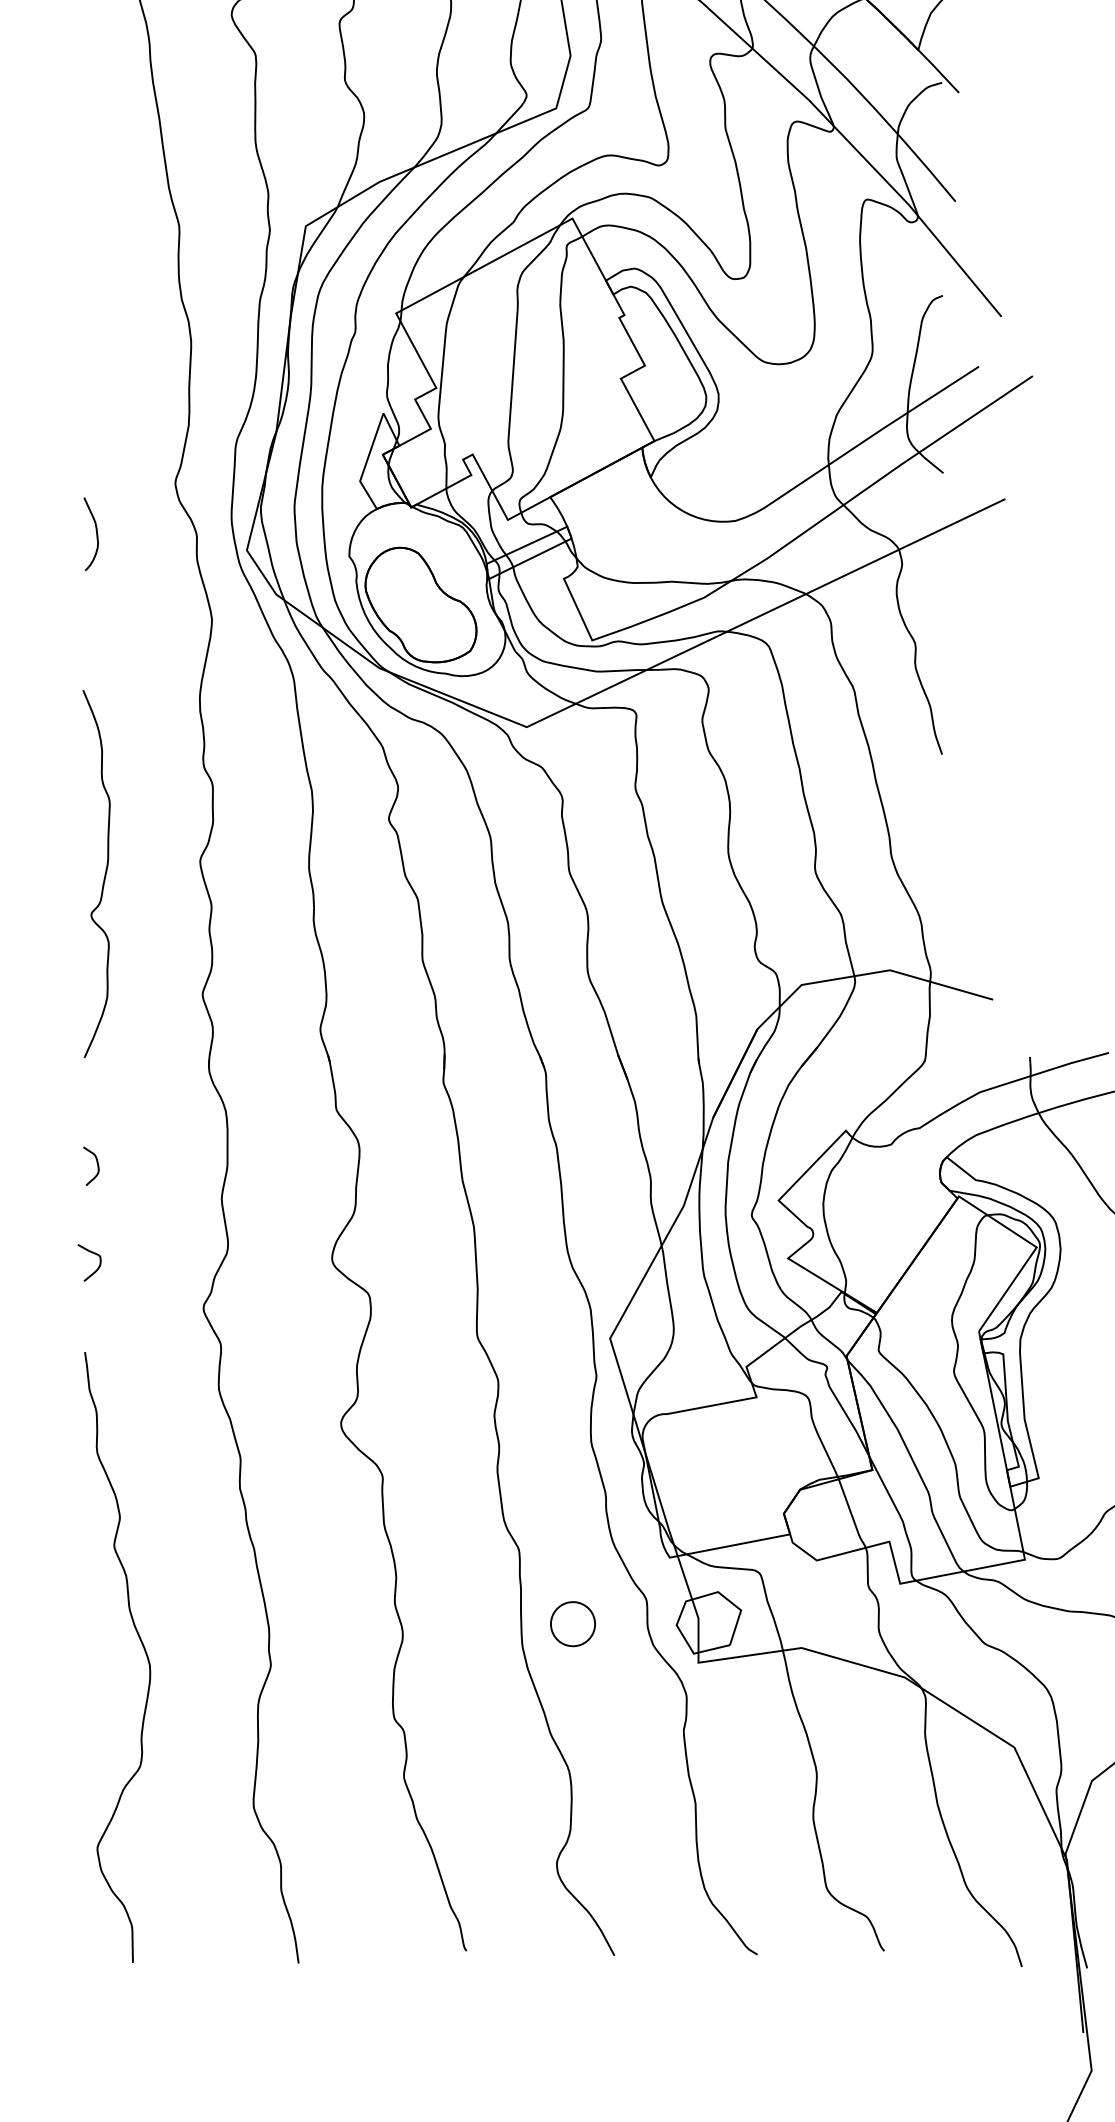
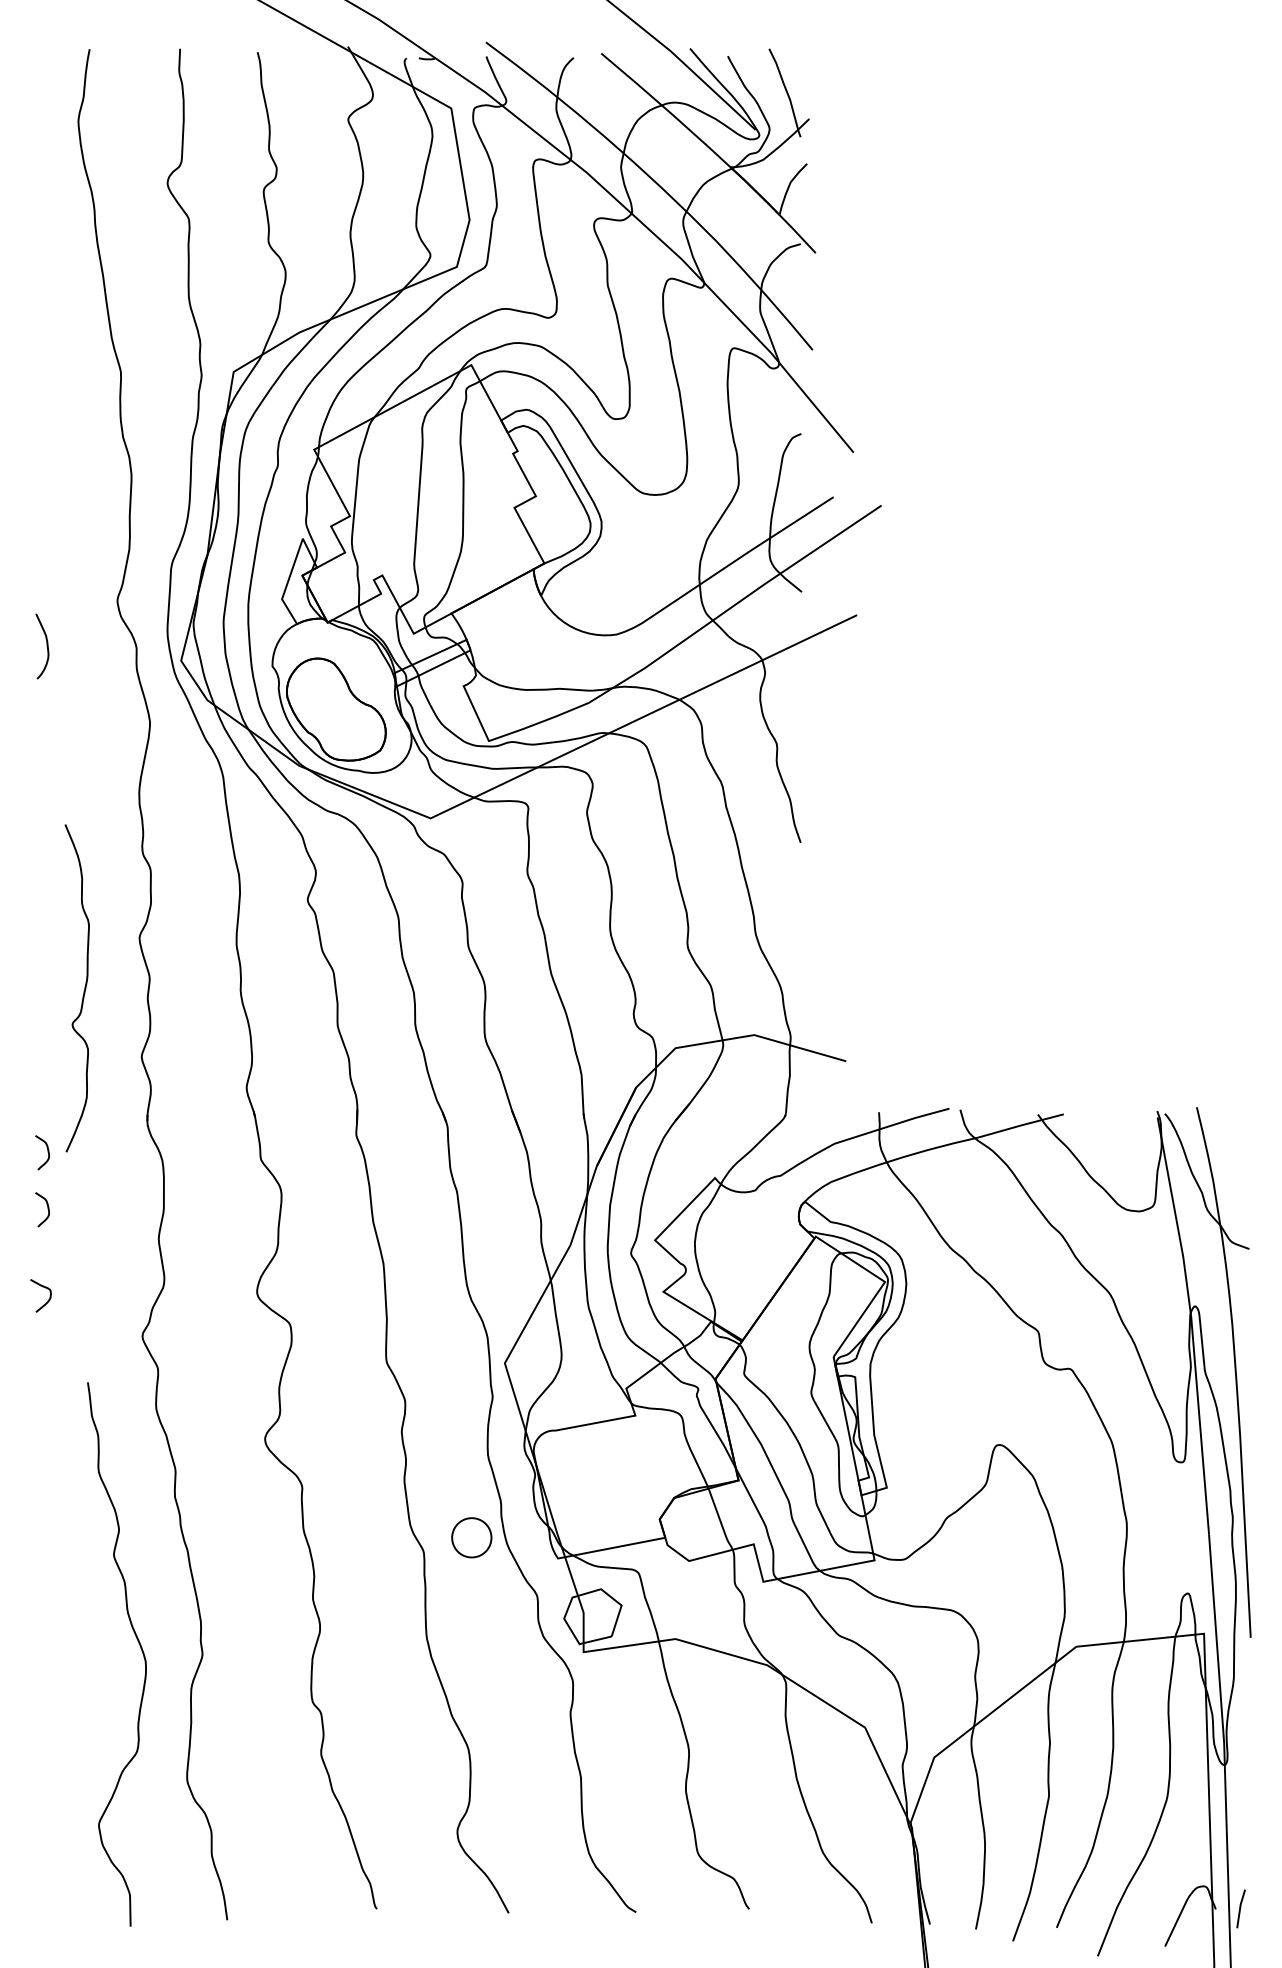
curve: (103, 877) -> (83, 991), moved
curve: (96, 1102) -> (47, 1152), added
part: (572, 1623) -> (471, 1537), moved
curve: (141, 1645) -> (138, 1643), moved

